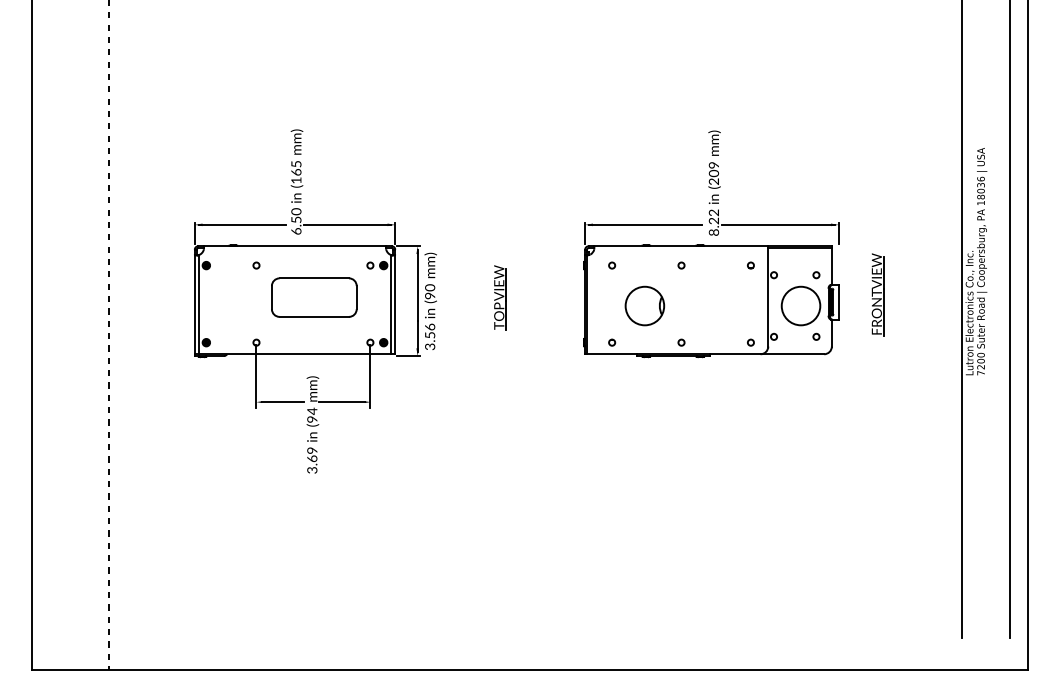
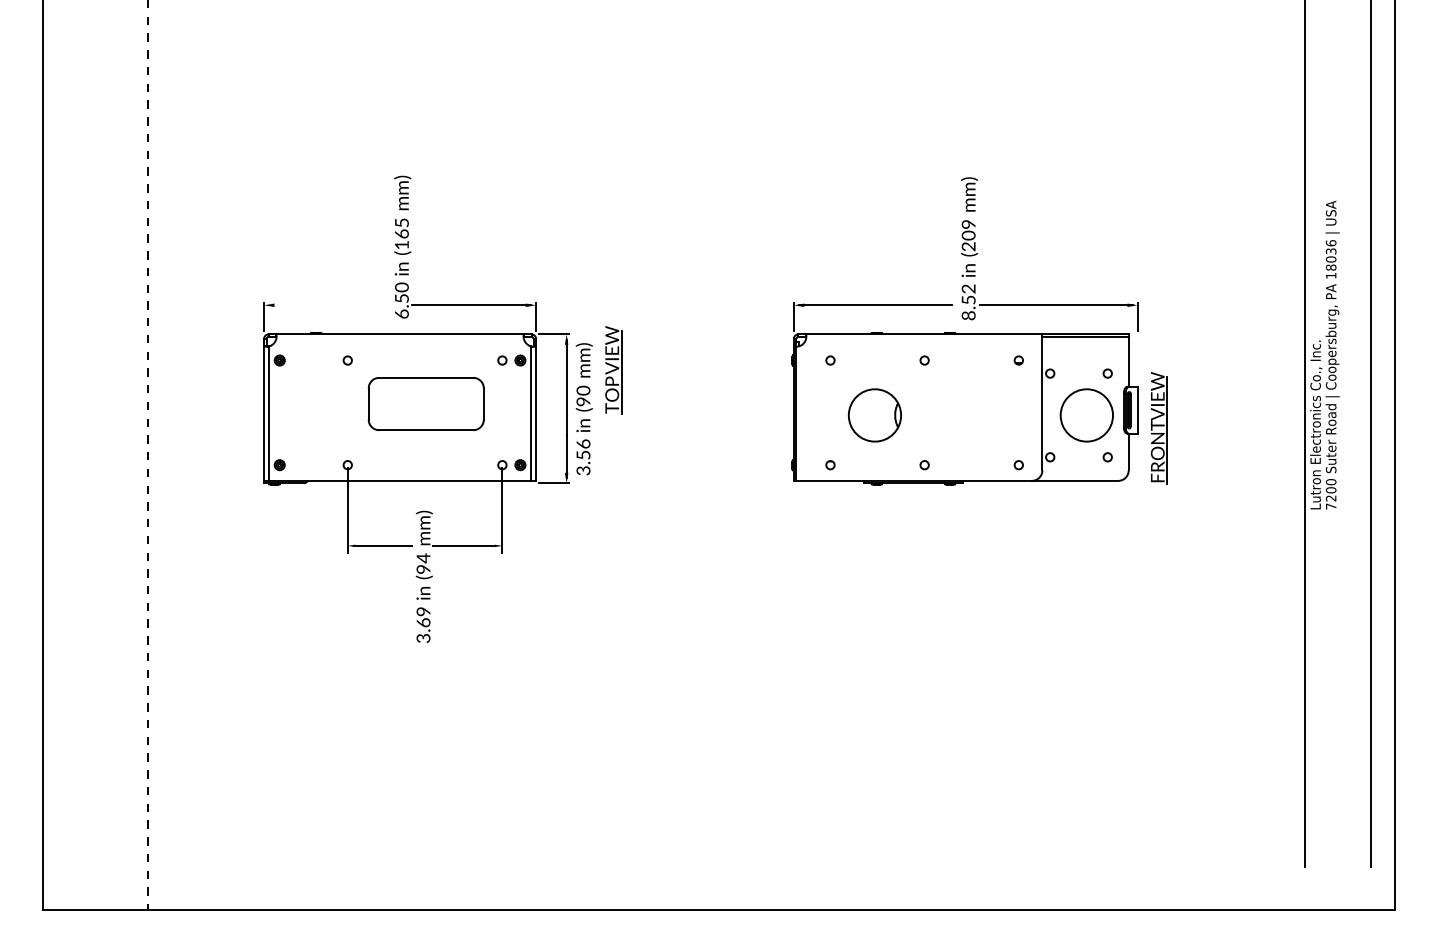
text: (713, 220) -> (968, 299), 8.22 -> 8.52
line: (242, 225) -> (328, 305), removed
part: (877, 295) -> (1158, 428), moved
part: (500, 297) -> (613, 370), moved

